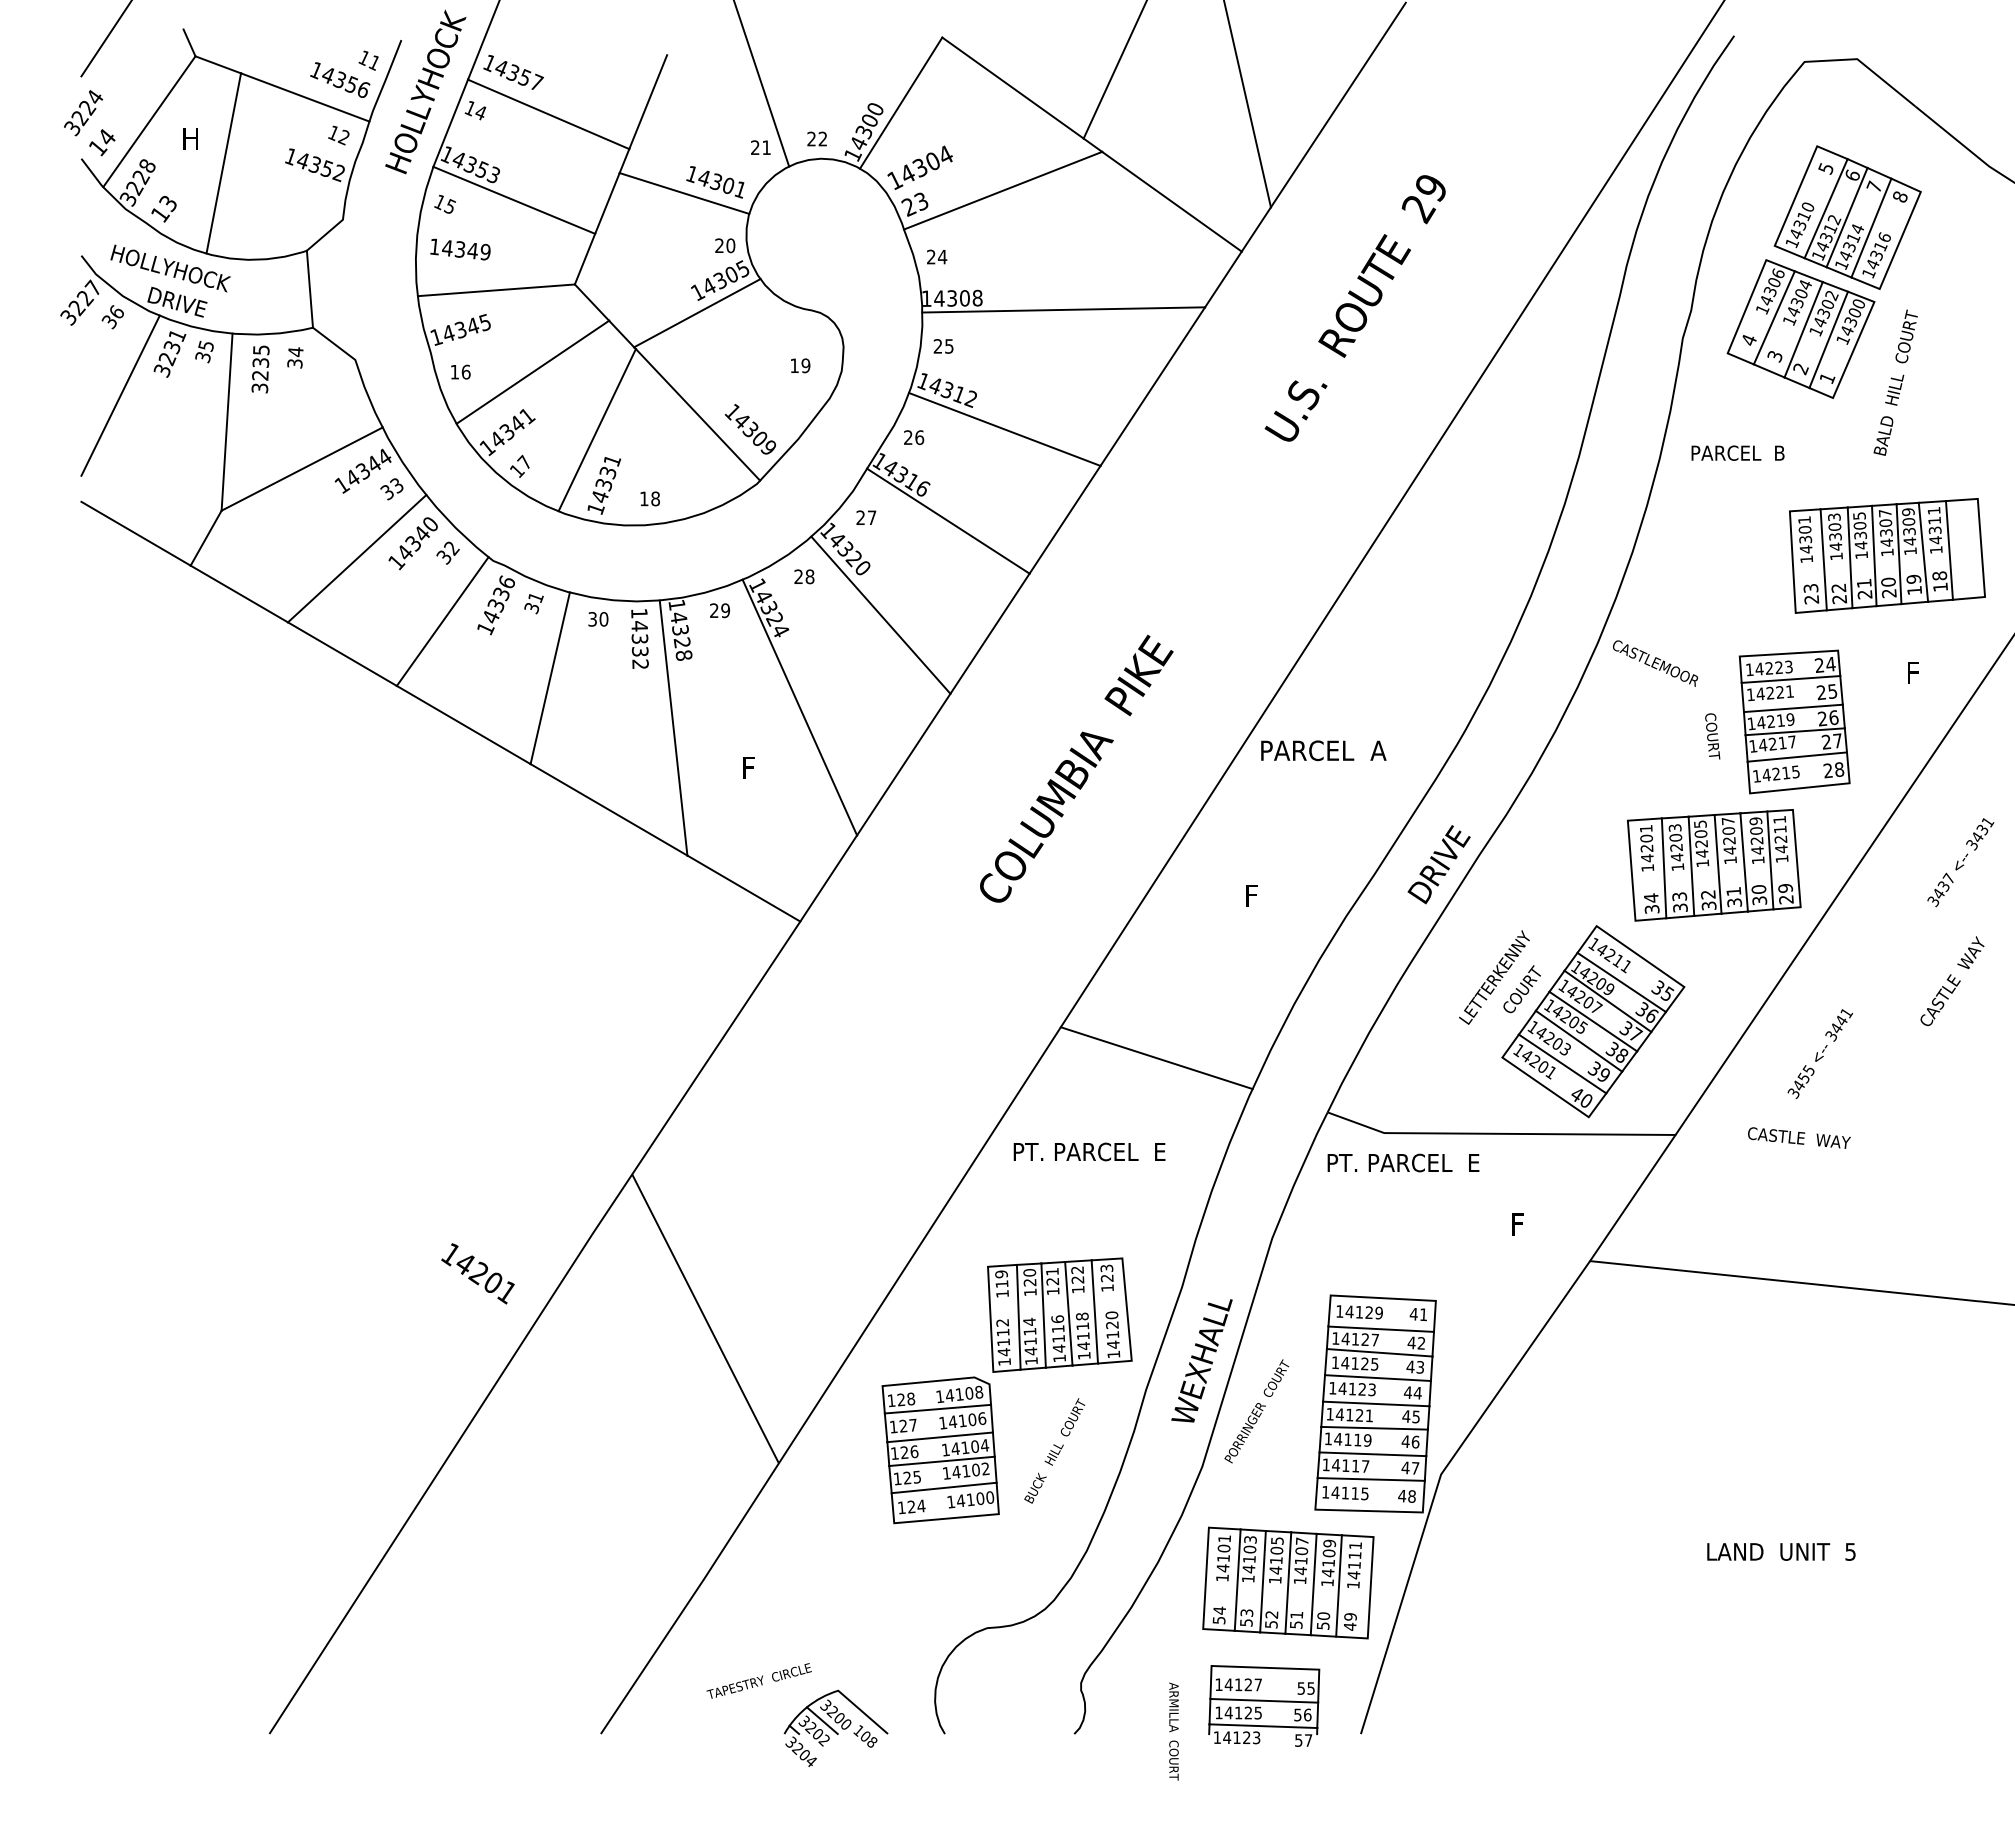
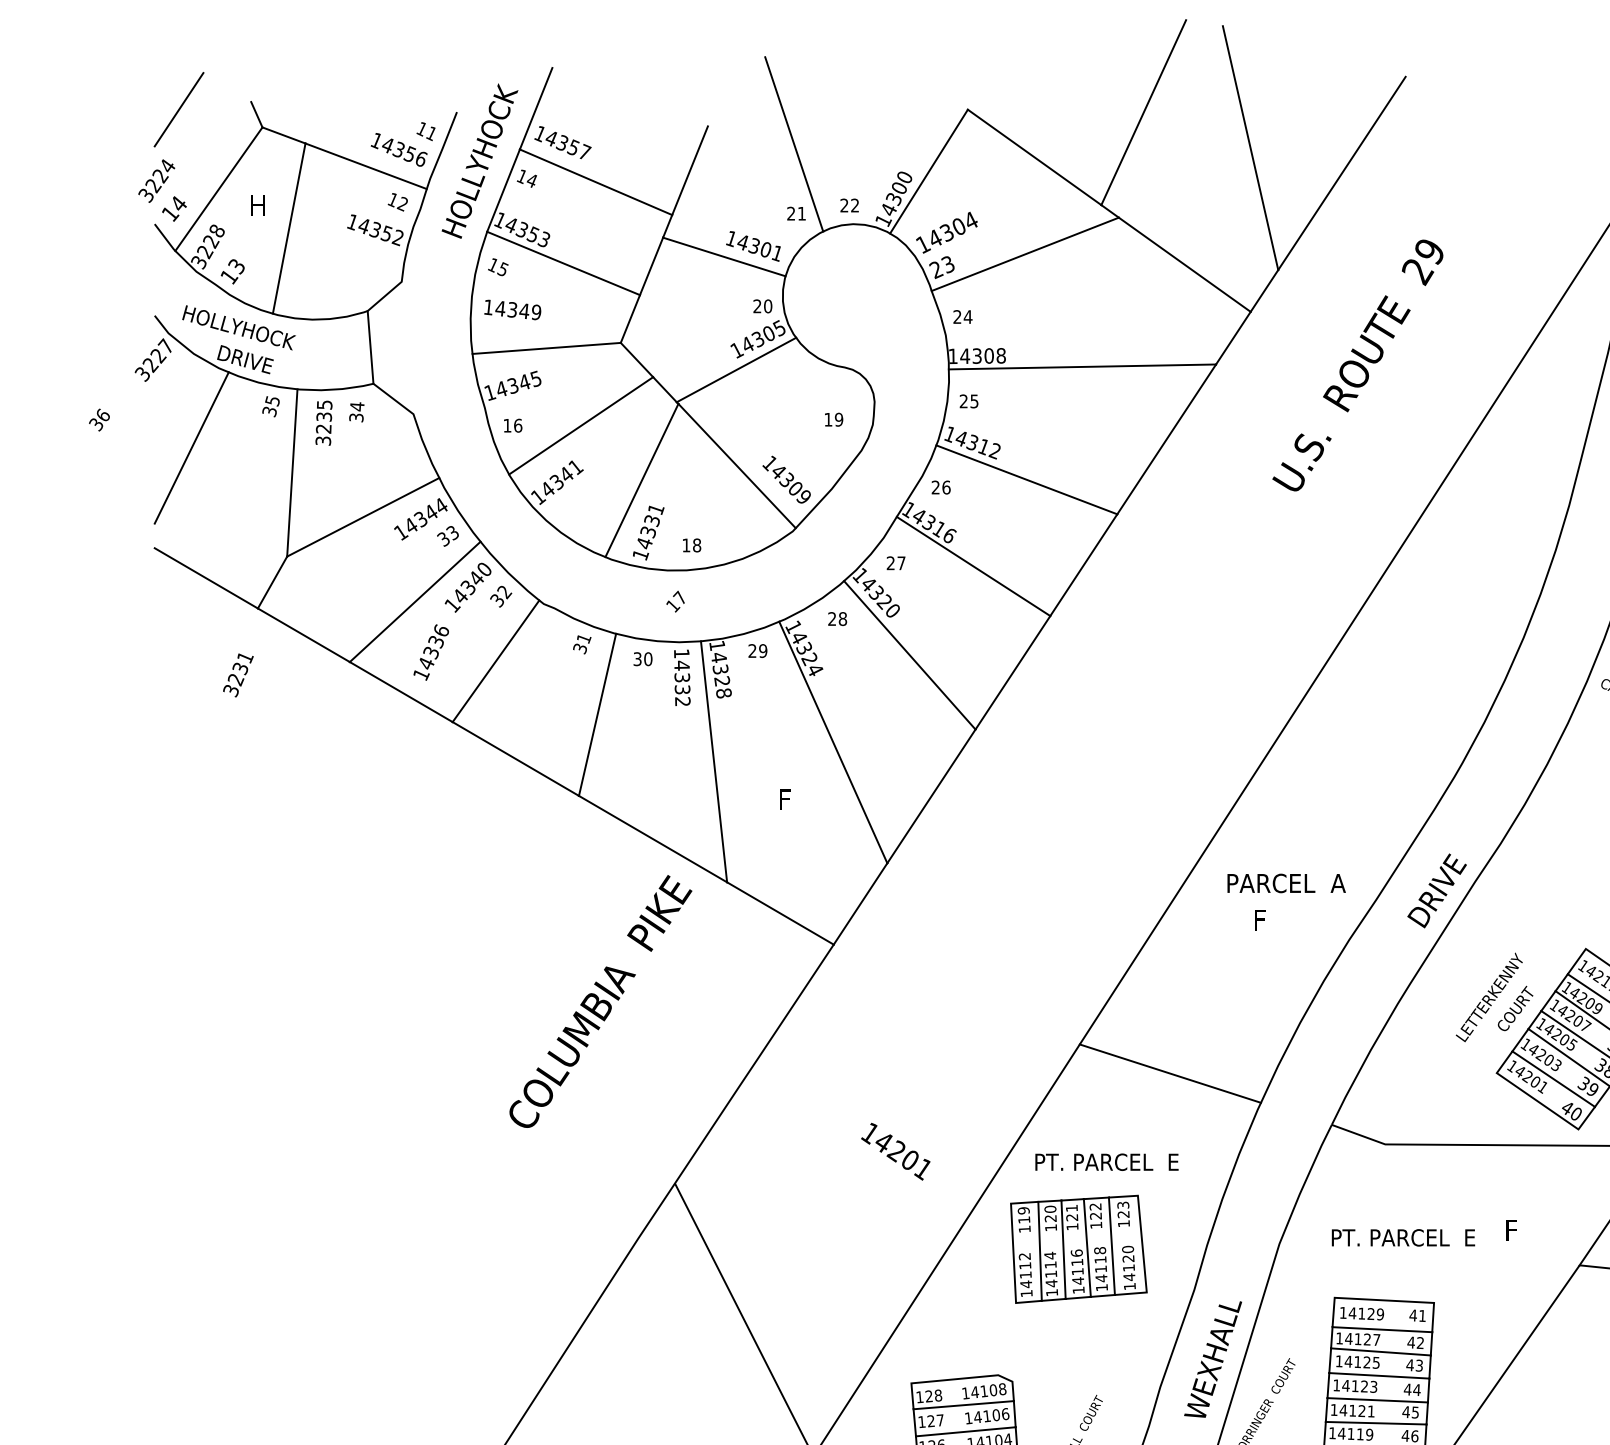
text: (112, 317) -> (99, 420), moved
text: (169, 354) -> (237, 675), moved
text: (519, 465) -> (675, 600), moved
text: (495, 605) -> (430, 652), moved
text: (1323, 750) -> (1286, 883), moved
text: (1076, 768) -> (600, 1001), moved
text: (1403, 1162) -> (1403, 1237), moved
text: (477, 1273) -> (895, 1151), moved
part: (1059, 1314) -> (1078, 1248), moved

